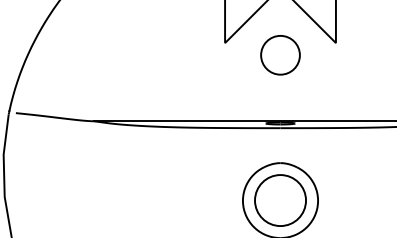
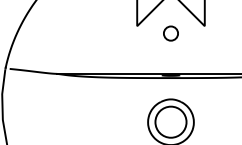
circle: (279, 55) -> (170, 33), size x0.6

